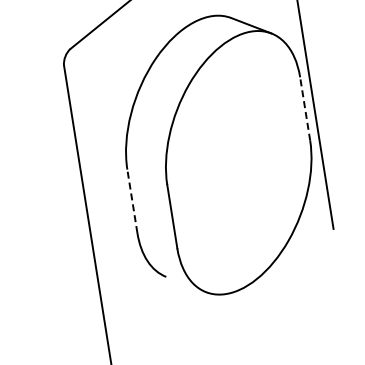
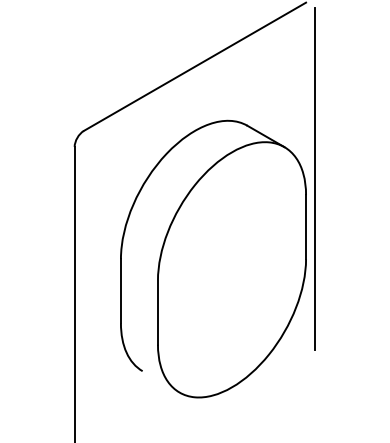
line: (305, 108) -> (306, 226), dashed -> solid
line: (131, 200) -> (120, 290), dashed -> solid

